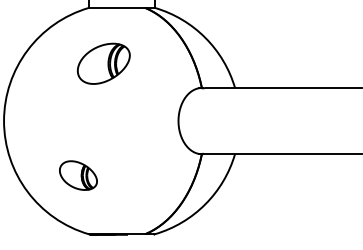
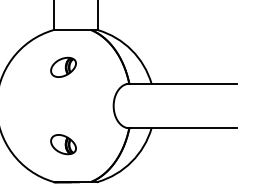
part: (103, 62) -> (63, 66), size x0.71
part: (78, 175) -> (63, 144), moved

